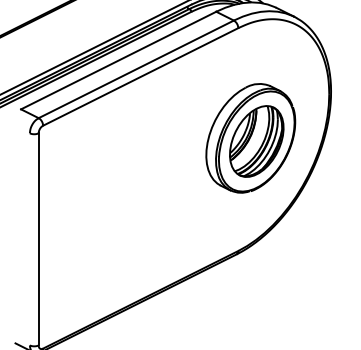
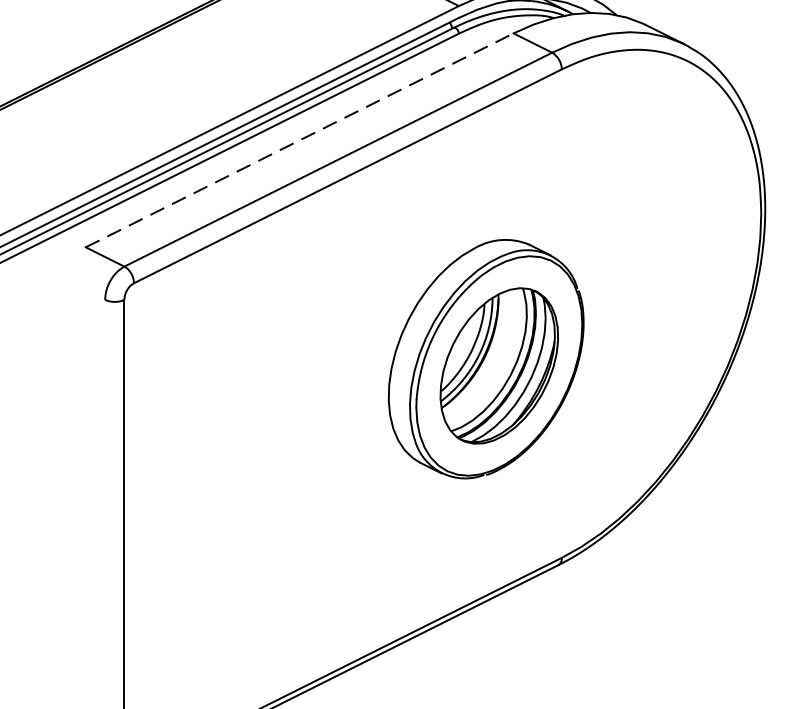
line: (119, 60) -> (301, 140), solid -> dashed
part: (250, 138) -> (485, 359), moved

